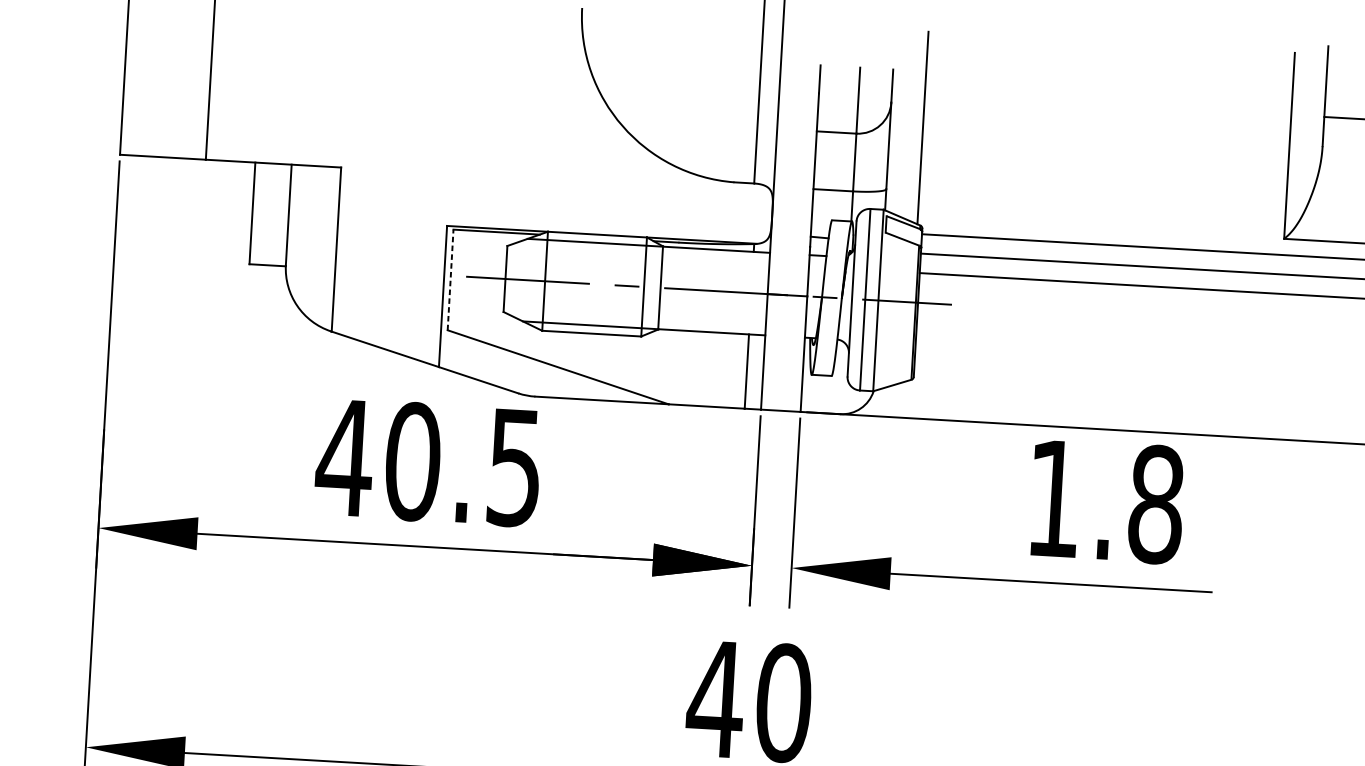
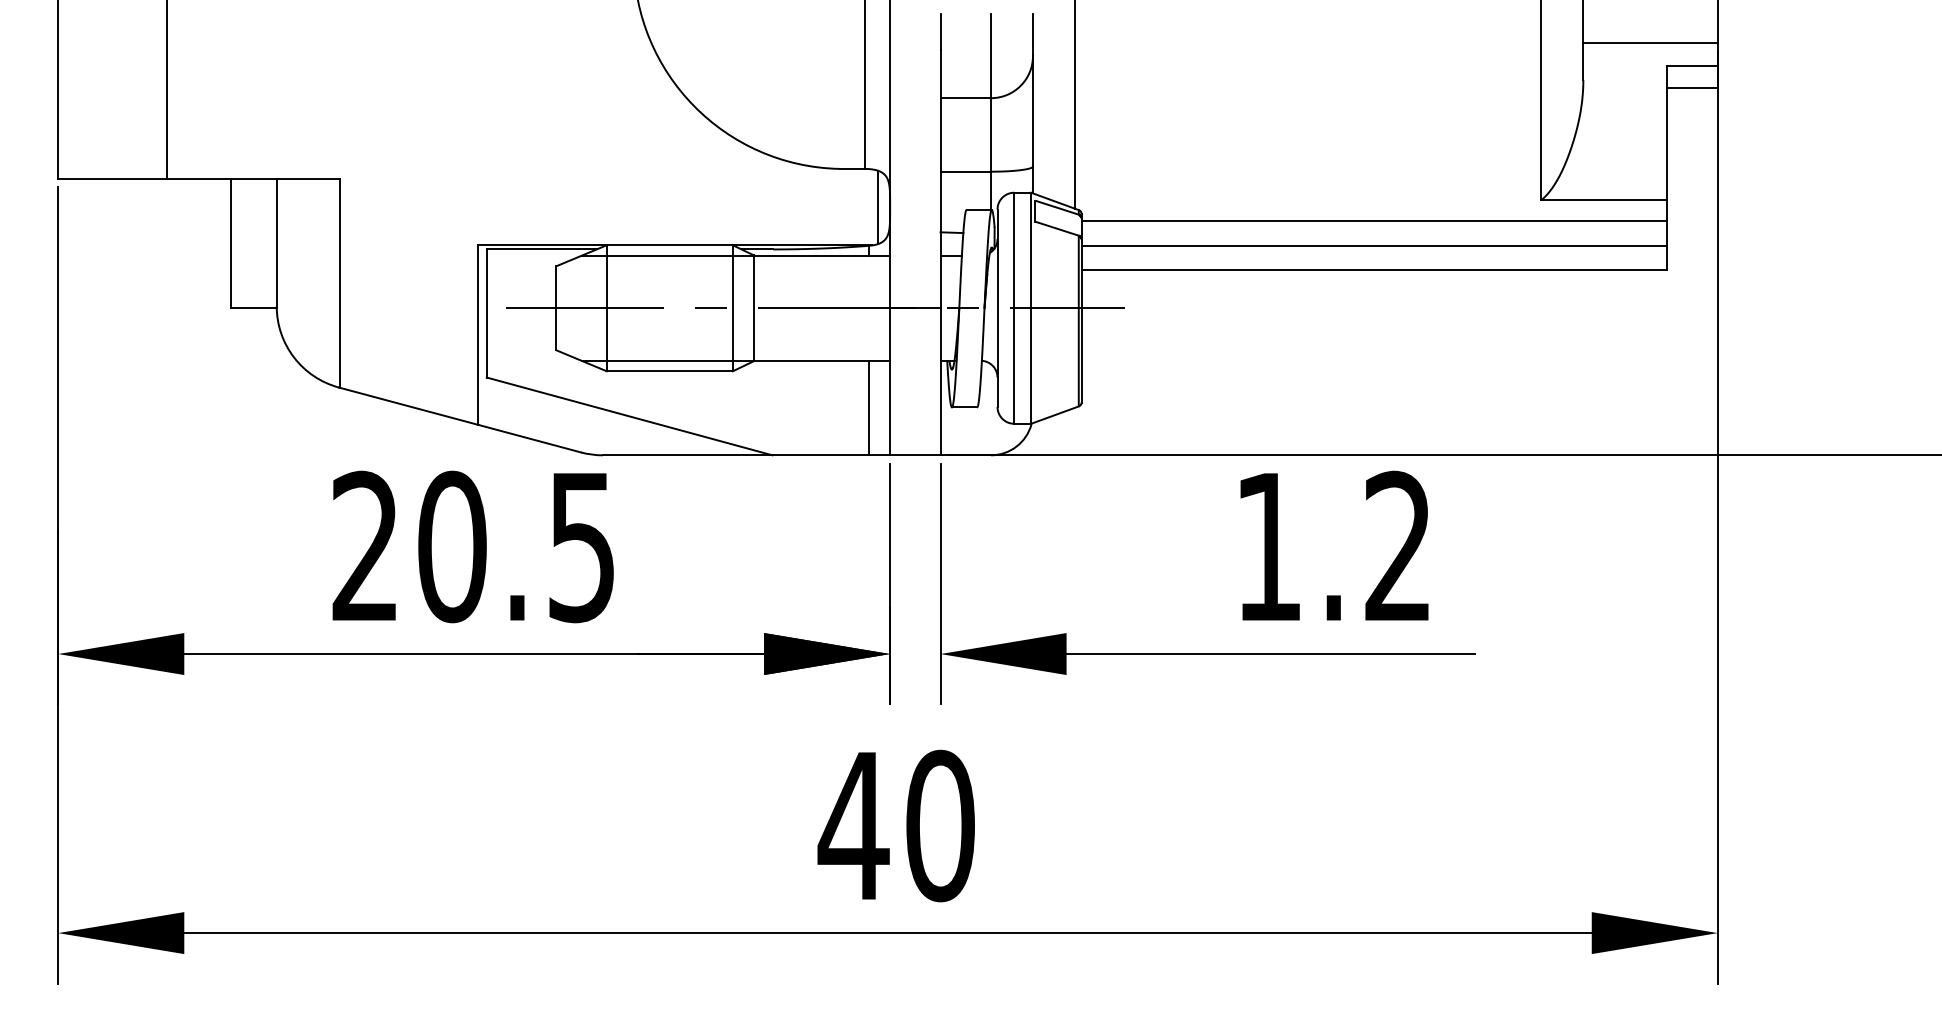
line: (762, 214) -> (877, 207), added
line: (450, 279) -> (486, 313), dashed -> solid
text: (344, 456) -> (365, 545), 40.5 -> 20.5
text: (1156, 504) -> (1398, 546), 1.8 -> 1.2

